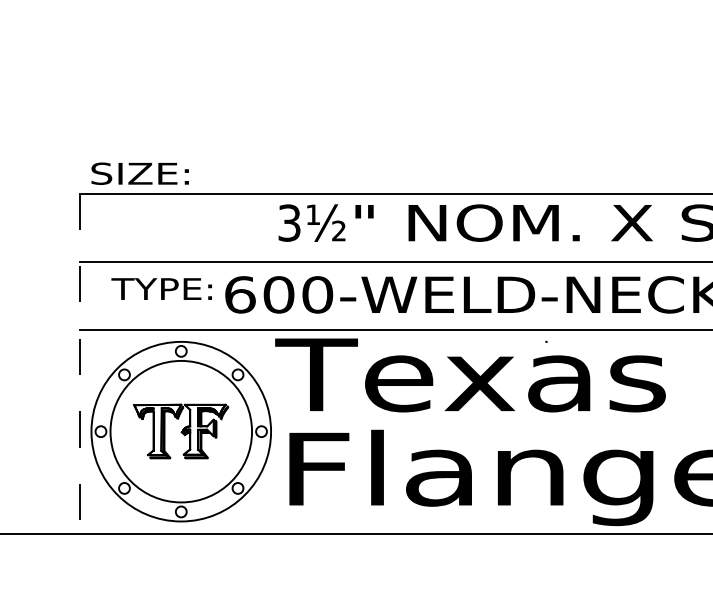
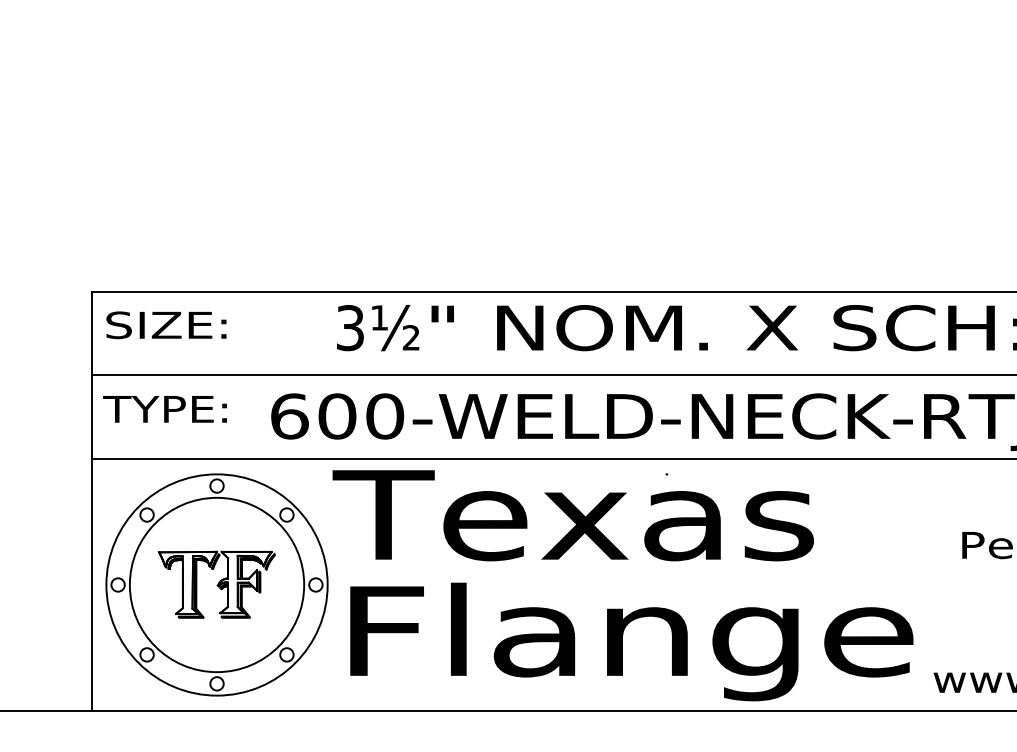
text: (140, 173) -> (166, 325), moved
text: (161, 289) -> (164, 409), moved
line: (79, 363) -> (91, 501), dashed -> solid

